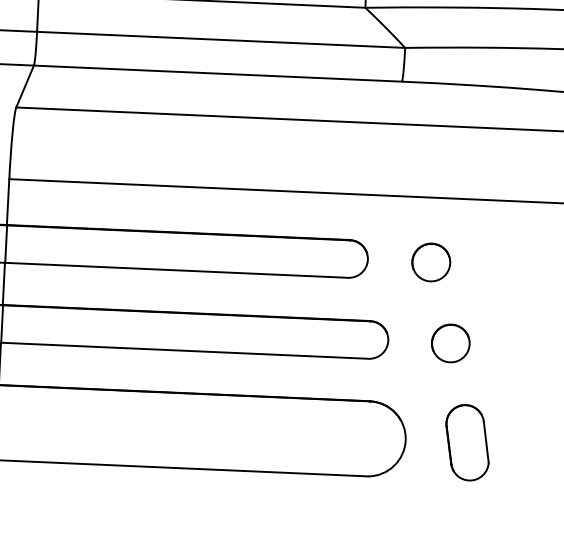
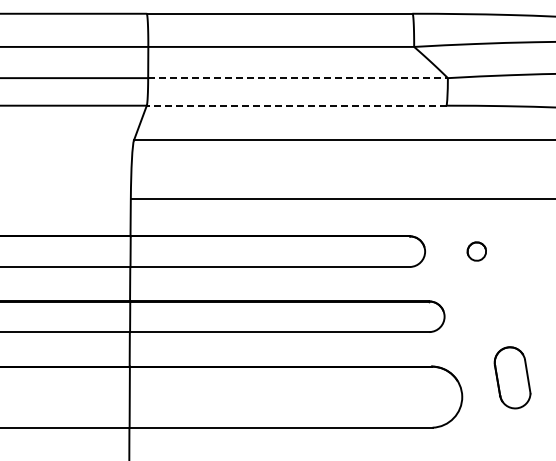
line: (221, 40) -> (298, 78), solid -> dashed
line: (217, 73) -> (296, 105), solid -> dashed
part: (430, 262) -> (476, 251), size x0.6
part: (450, 343) -> (495, 316), removed
part: (467, 442) -> (512, 377), moved

